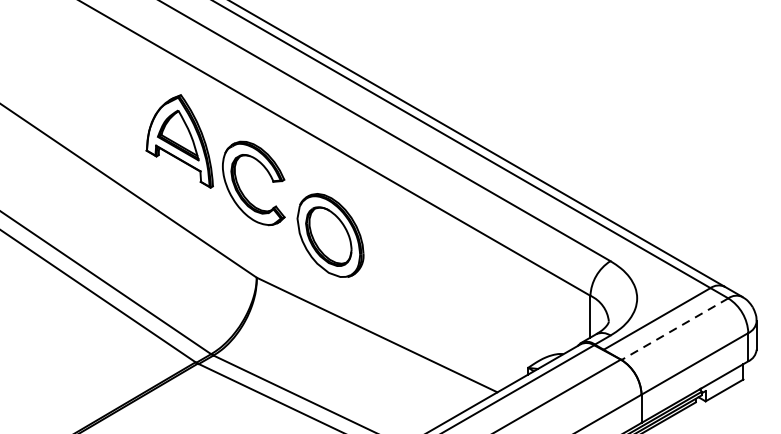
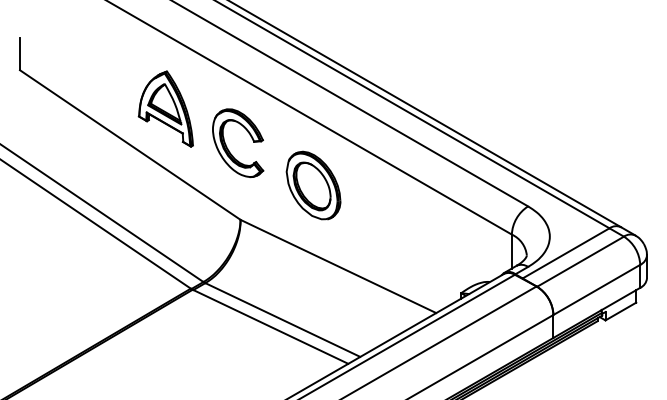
part: (179, 140) -> (165, 108), moved
part: (330, 235) -> (313, 185), moved
line: (674, 328) -> (580, 261), dashed -> solid

